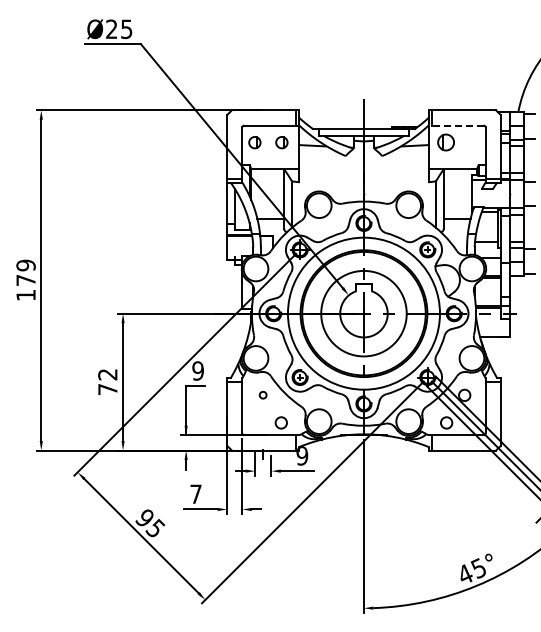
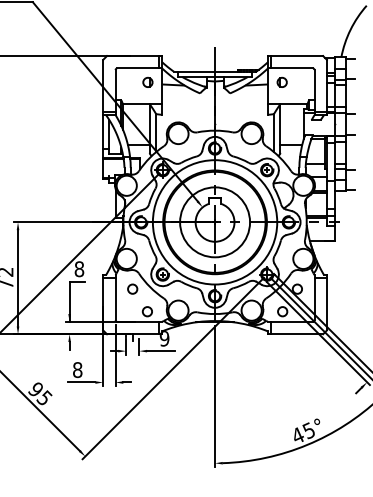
line: (456, 125) -> (290, 68), dashed -> solid
part: (254, 142) -> (125, 82), removed
part: (445, 142) -> (281, 82), size x0.71
text: (197, 370) -> (78, 268), 9 -> 8
circle: (262, 394) -> (132, 288), size x1.67
text: (195, 494) -> (77, 370), 7 -> 8

